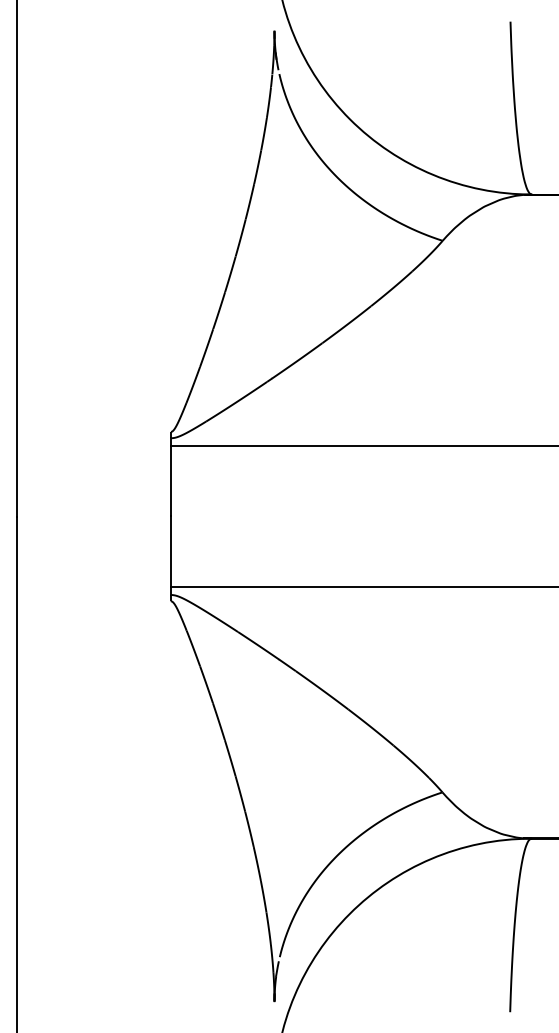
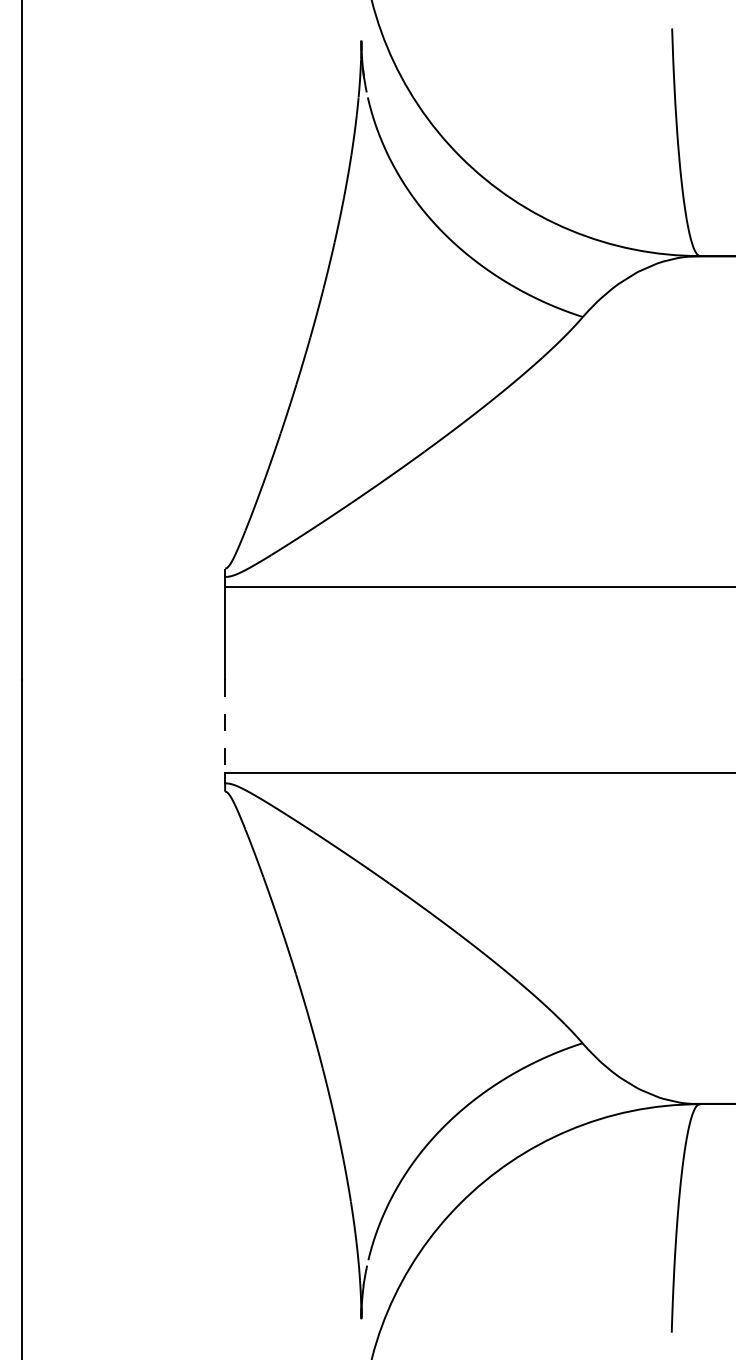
line: (171, 551) -> (225, 726), solid -> dashed

